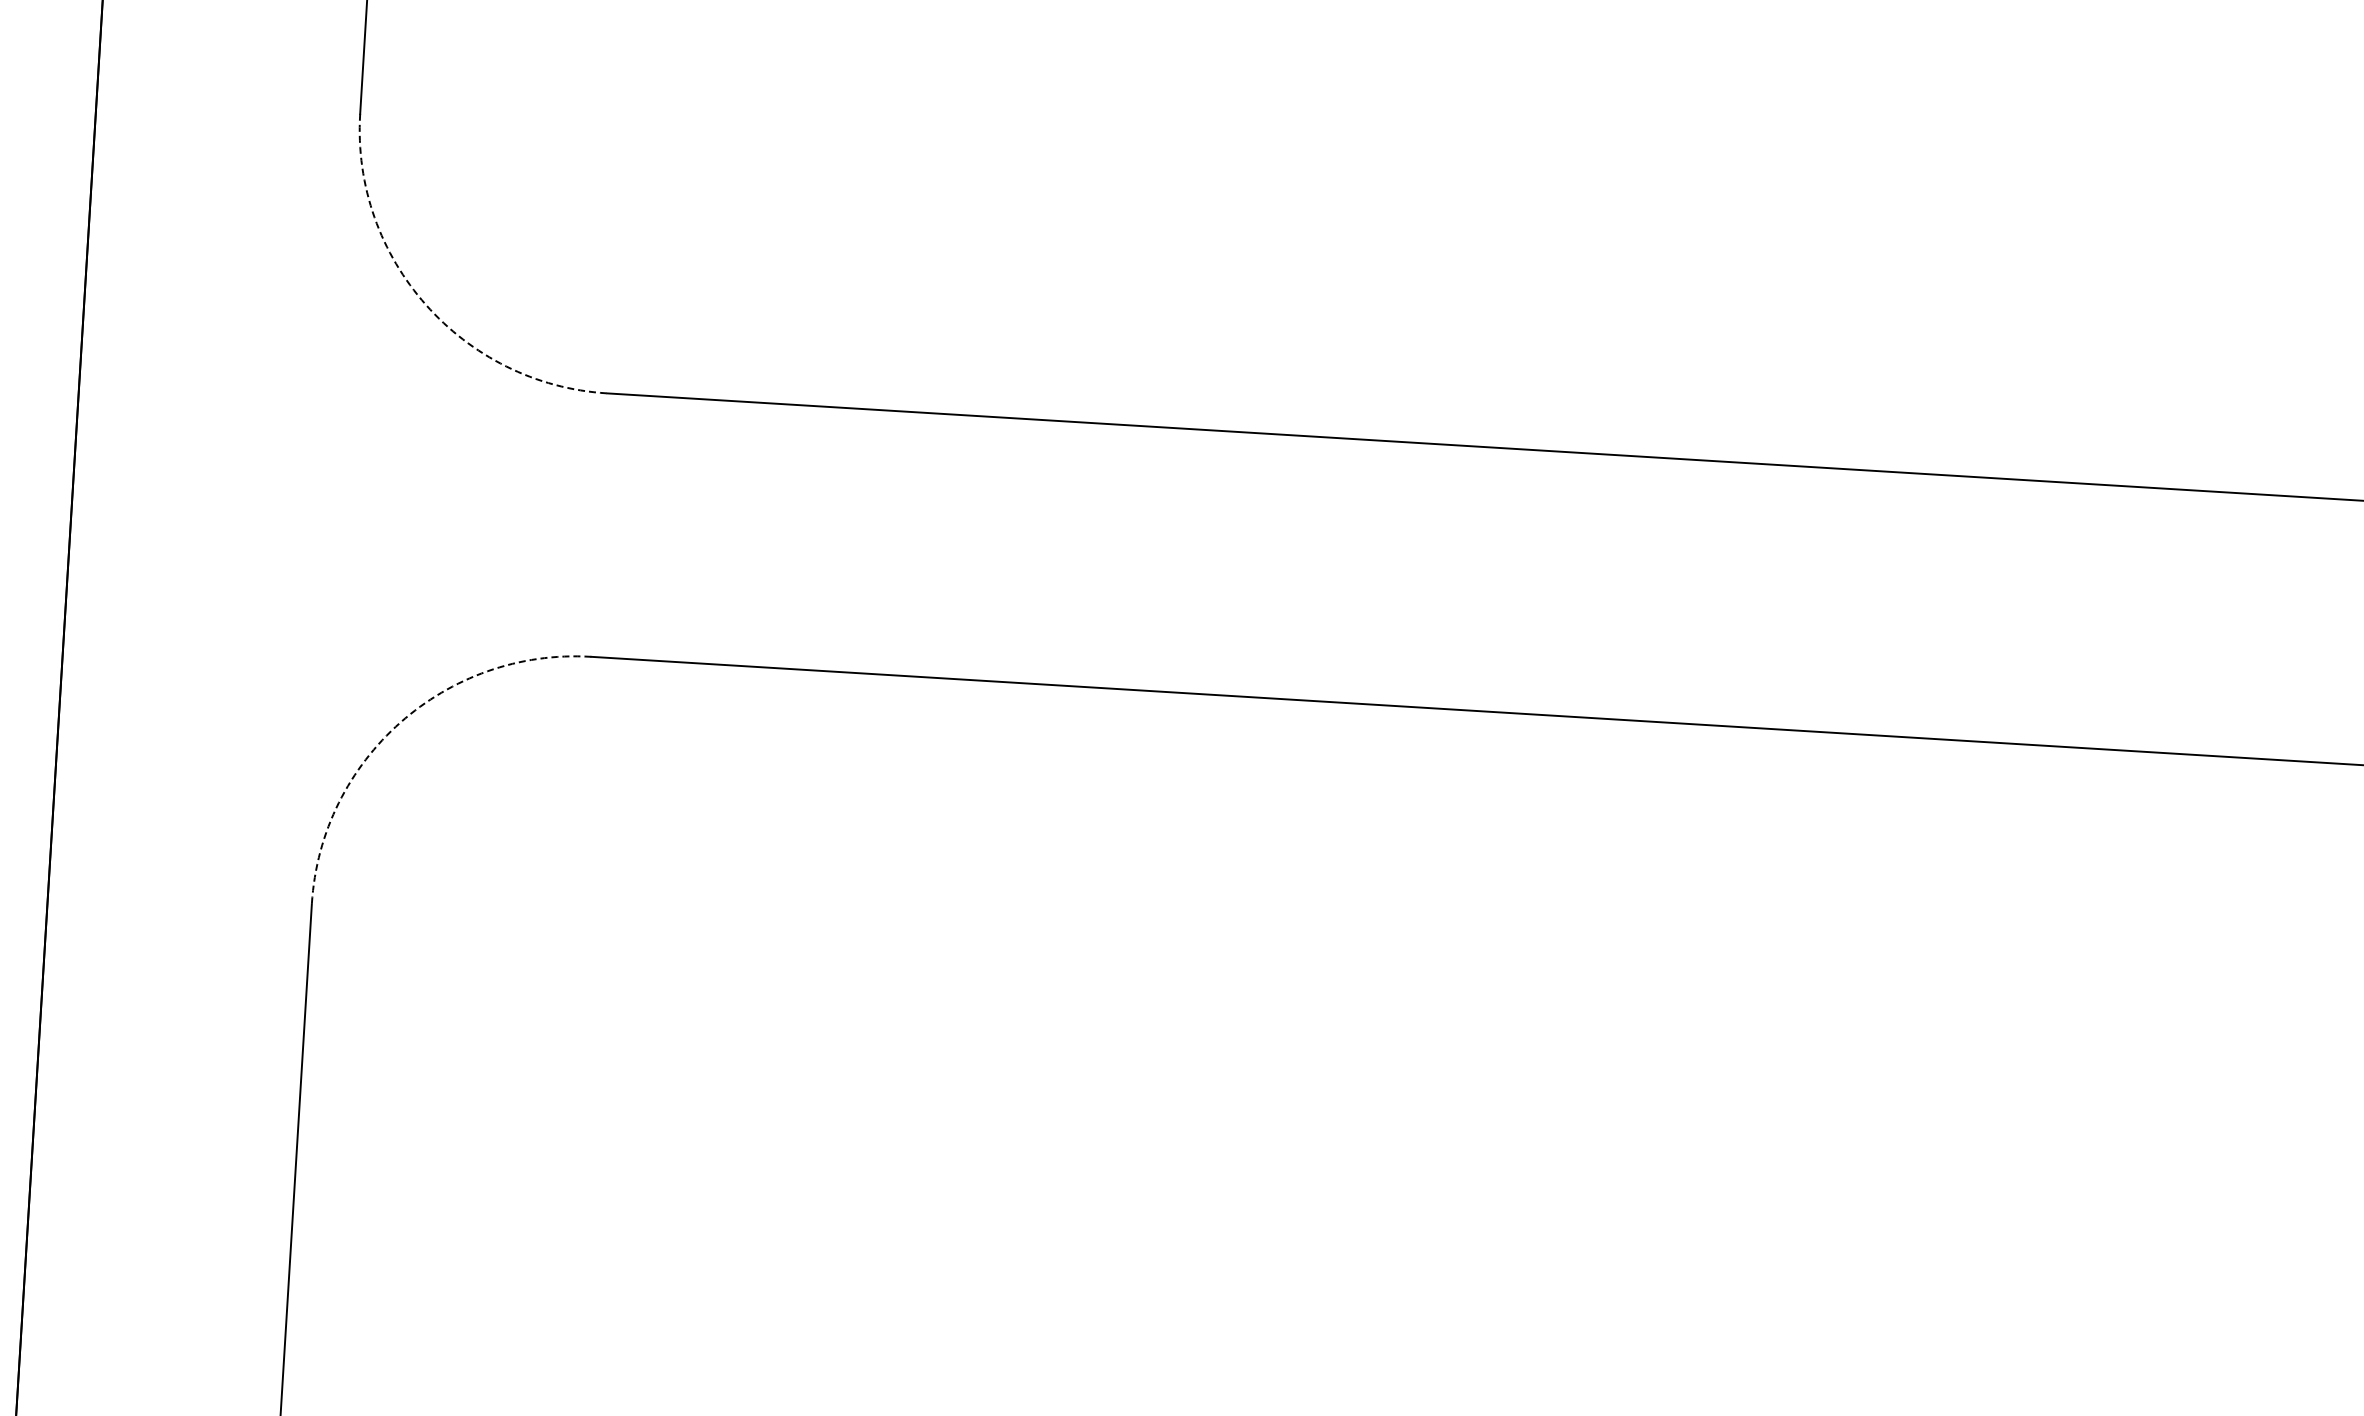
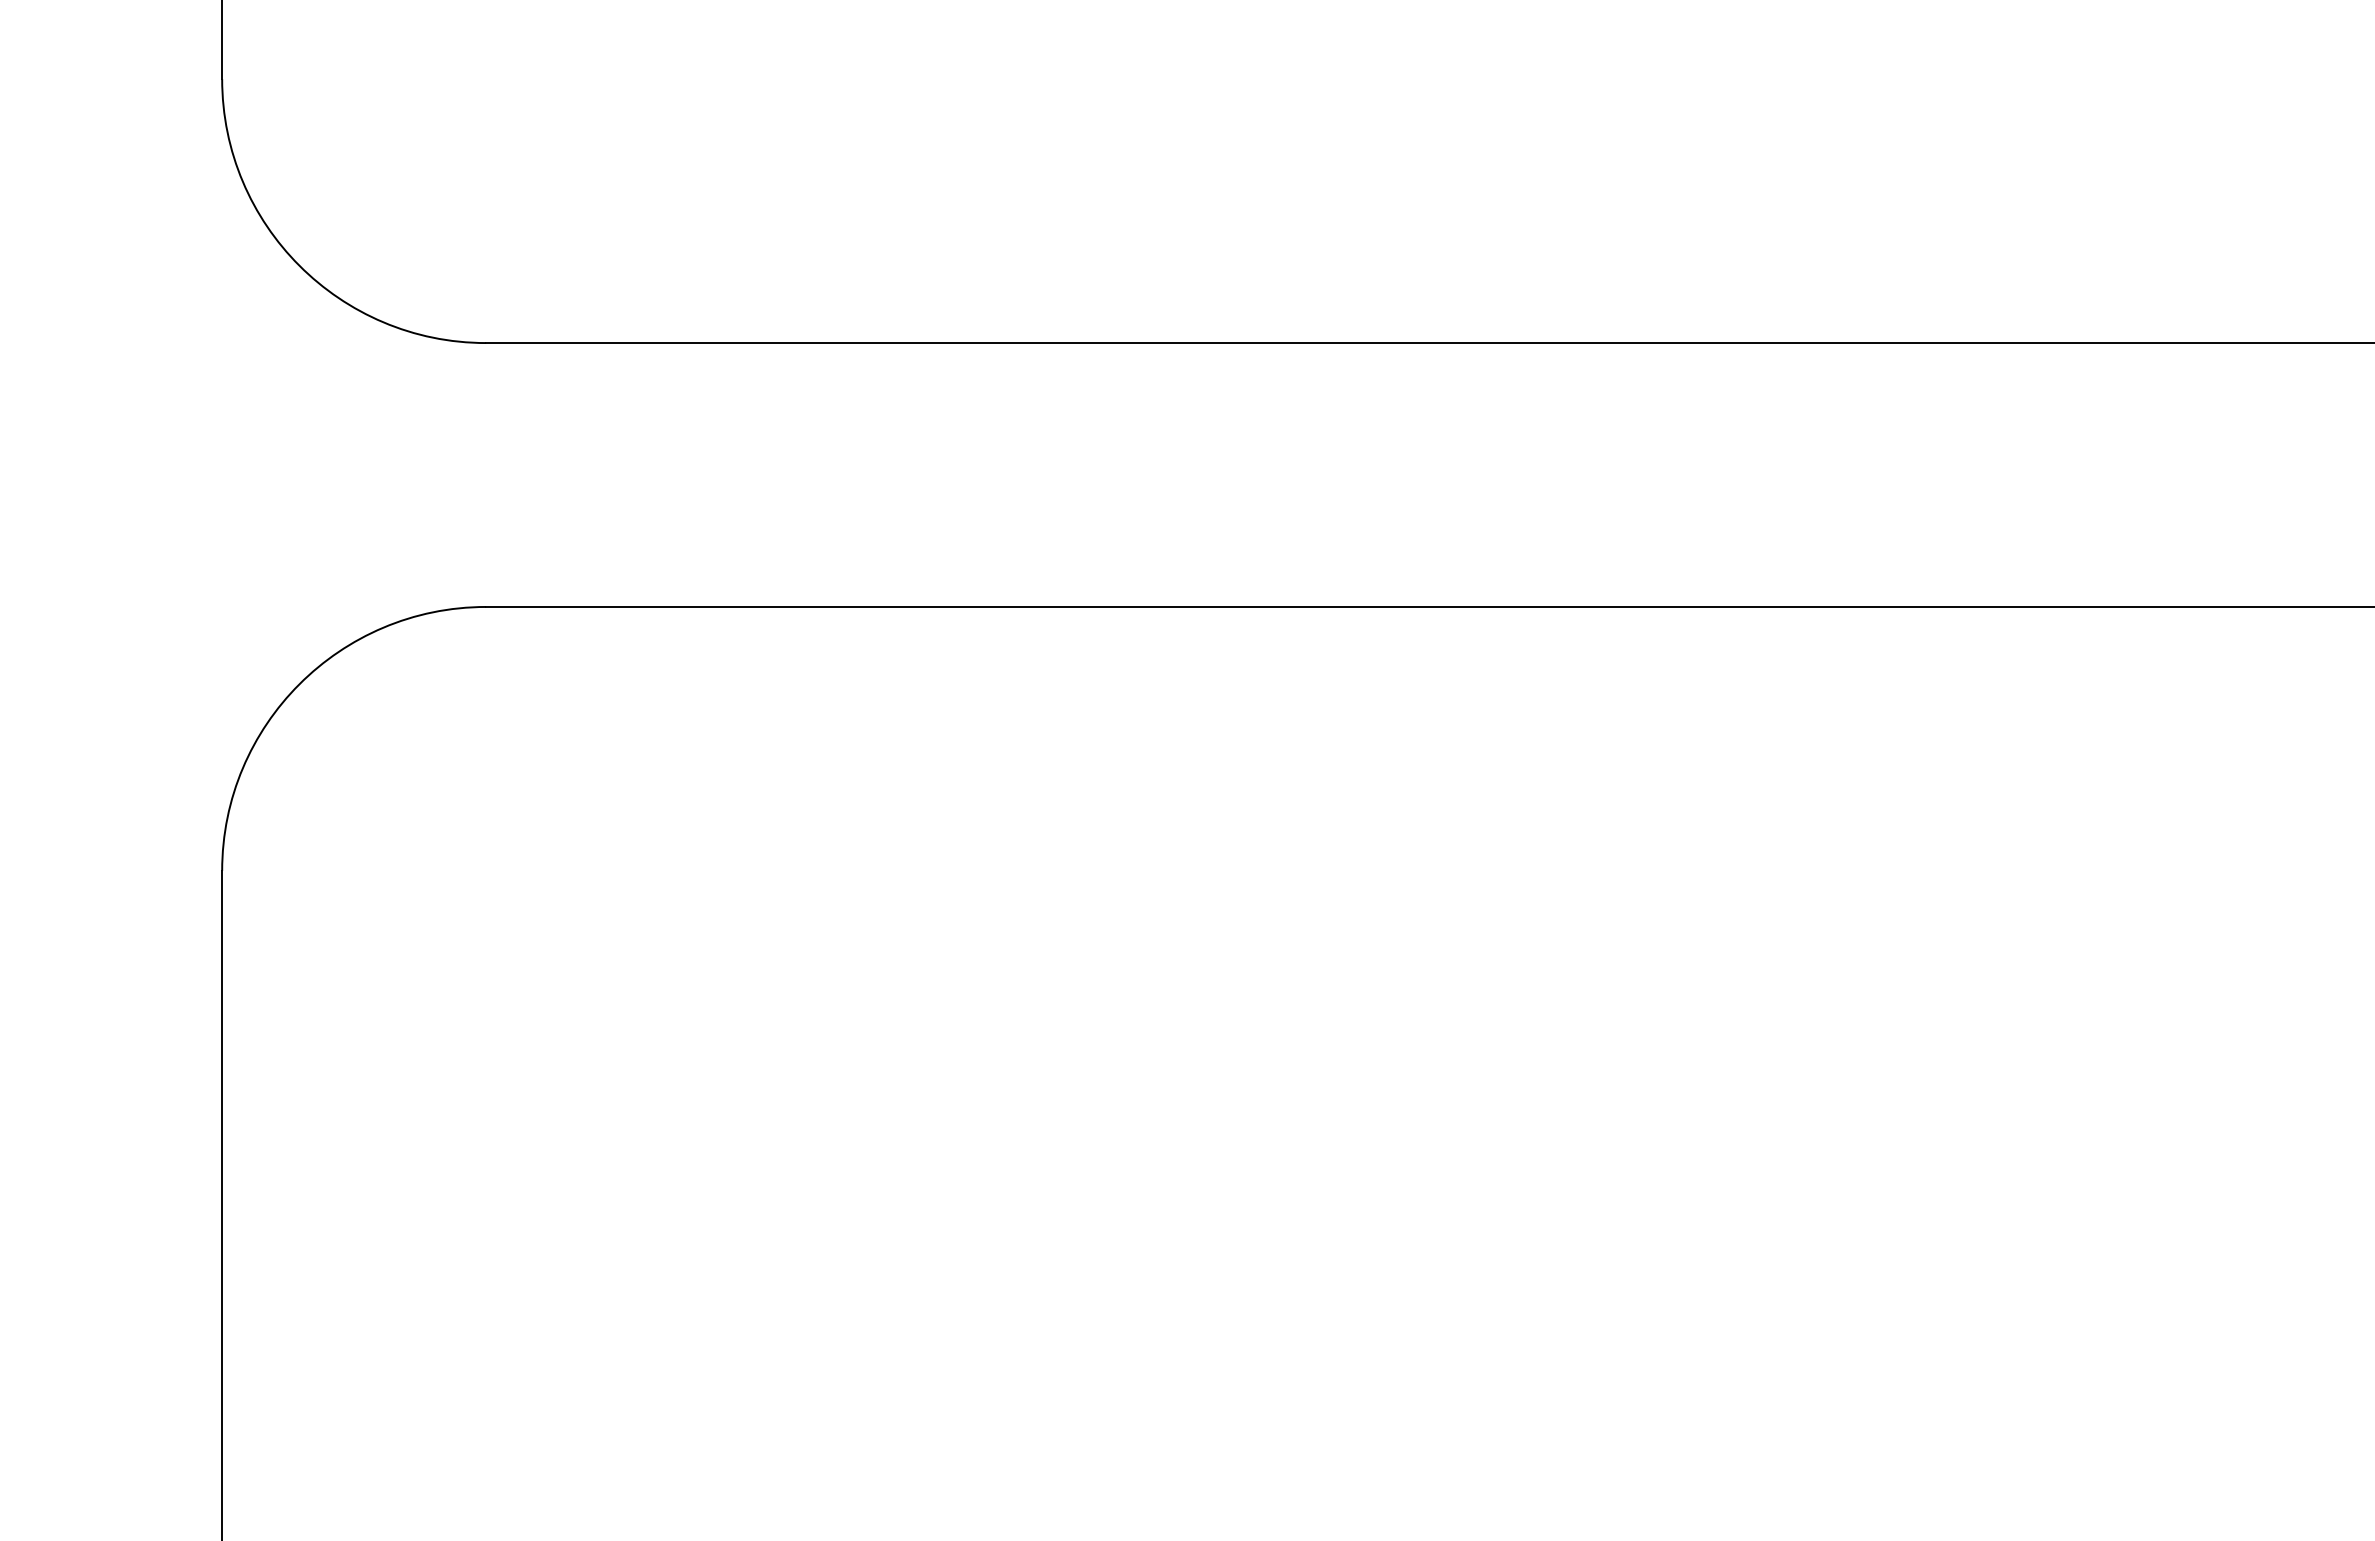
arc: (426, 304) -> (299, 265), dashed -> solid
arc: (400, 722) -> (299, 684), dashed -> solid

